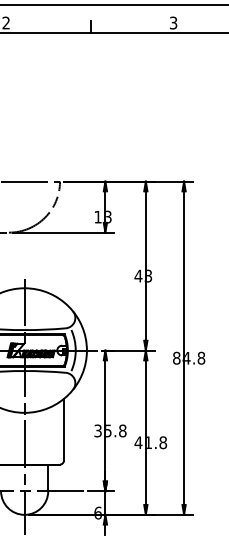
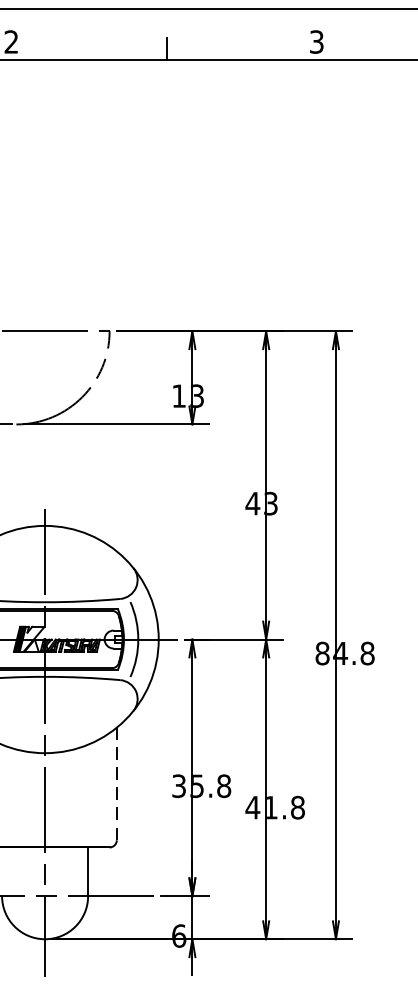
line: (63, 429) -> (115, 783), solid -> dashed

